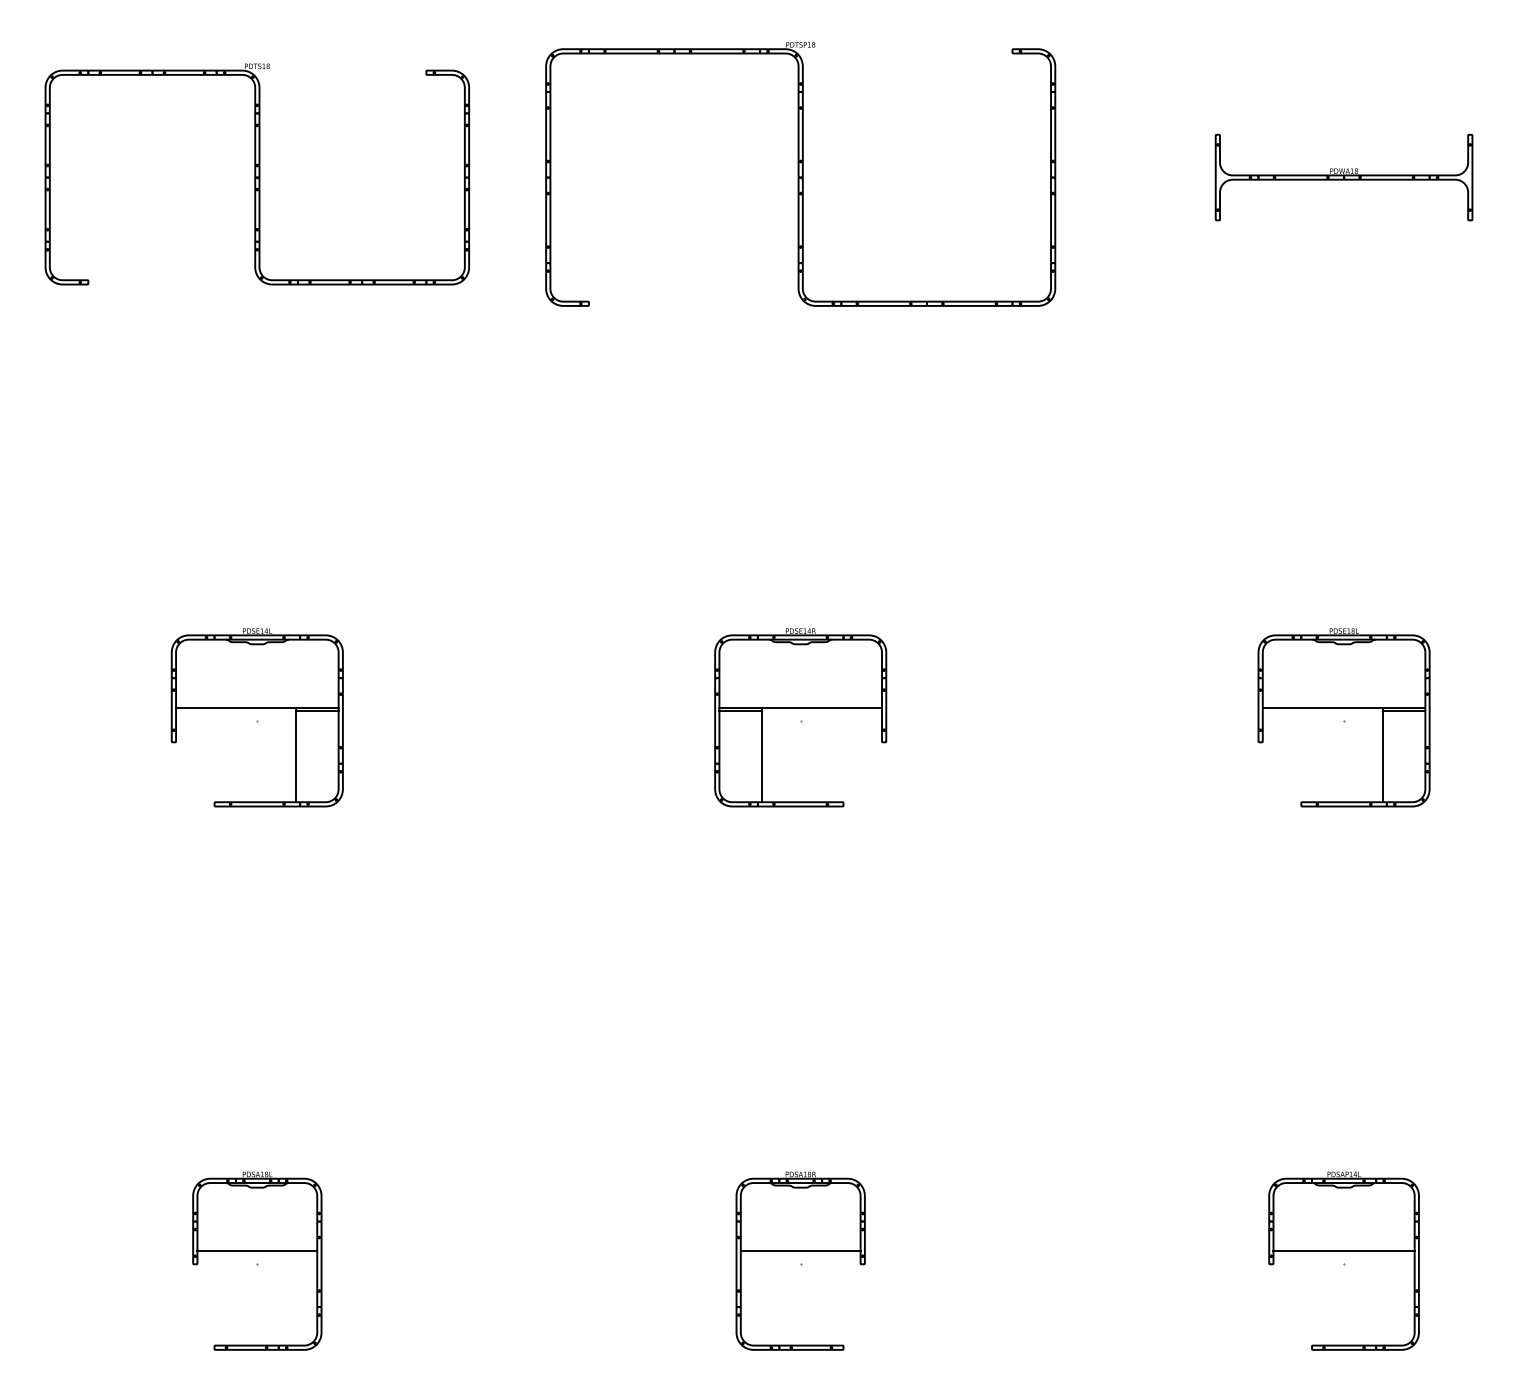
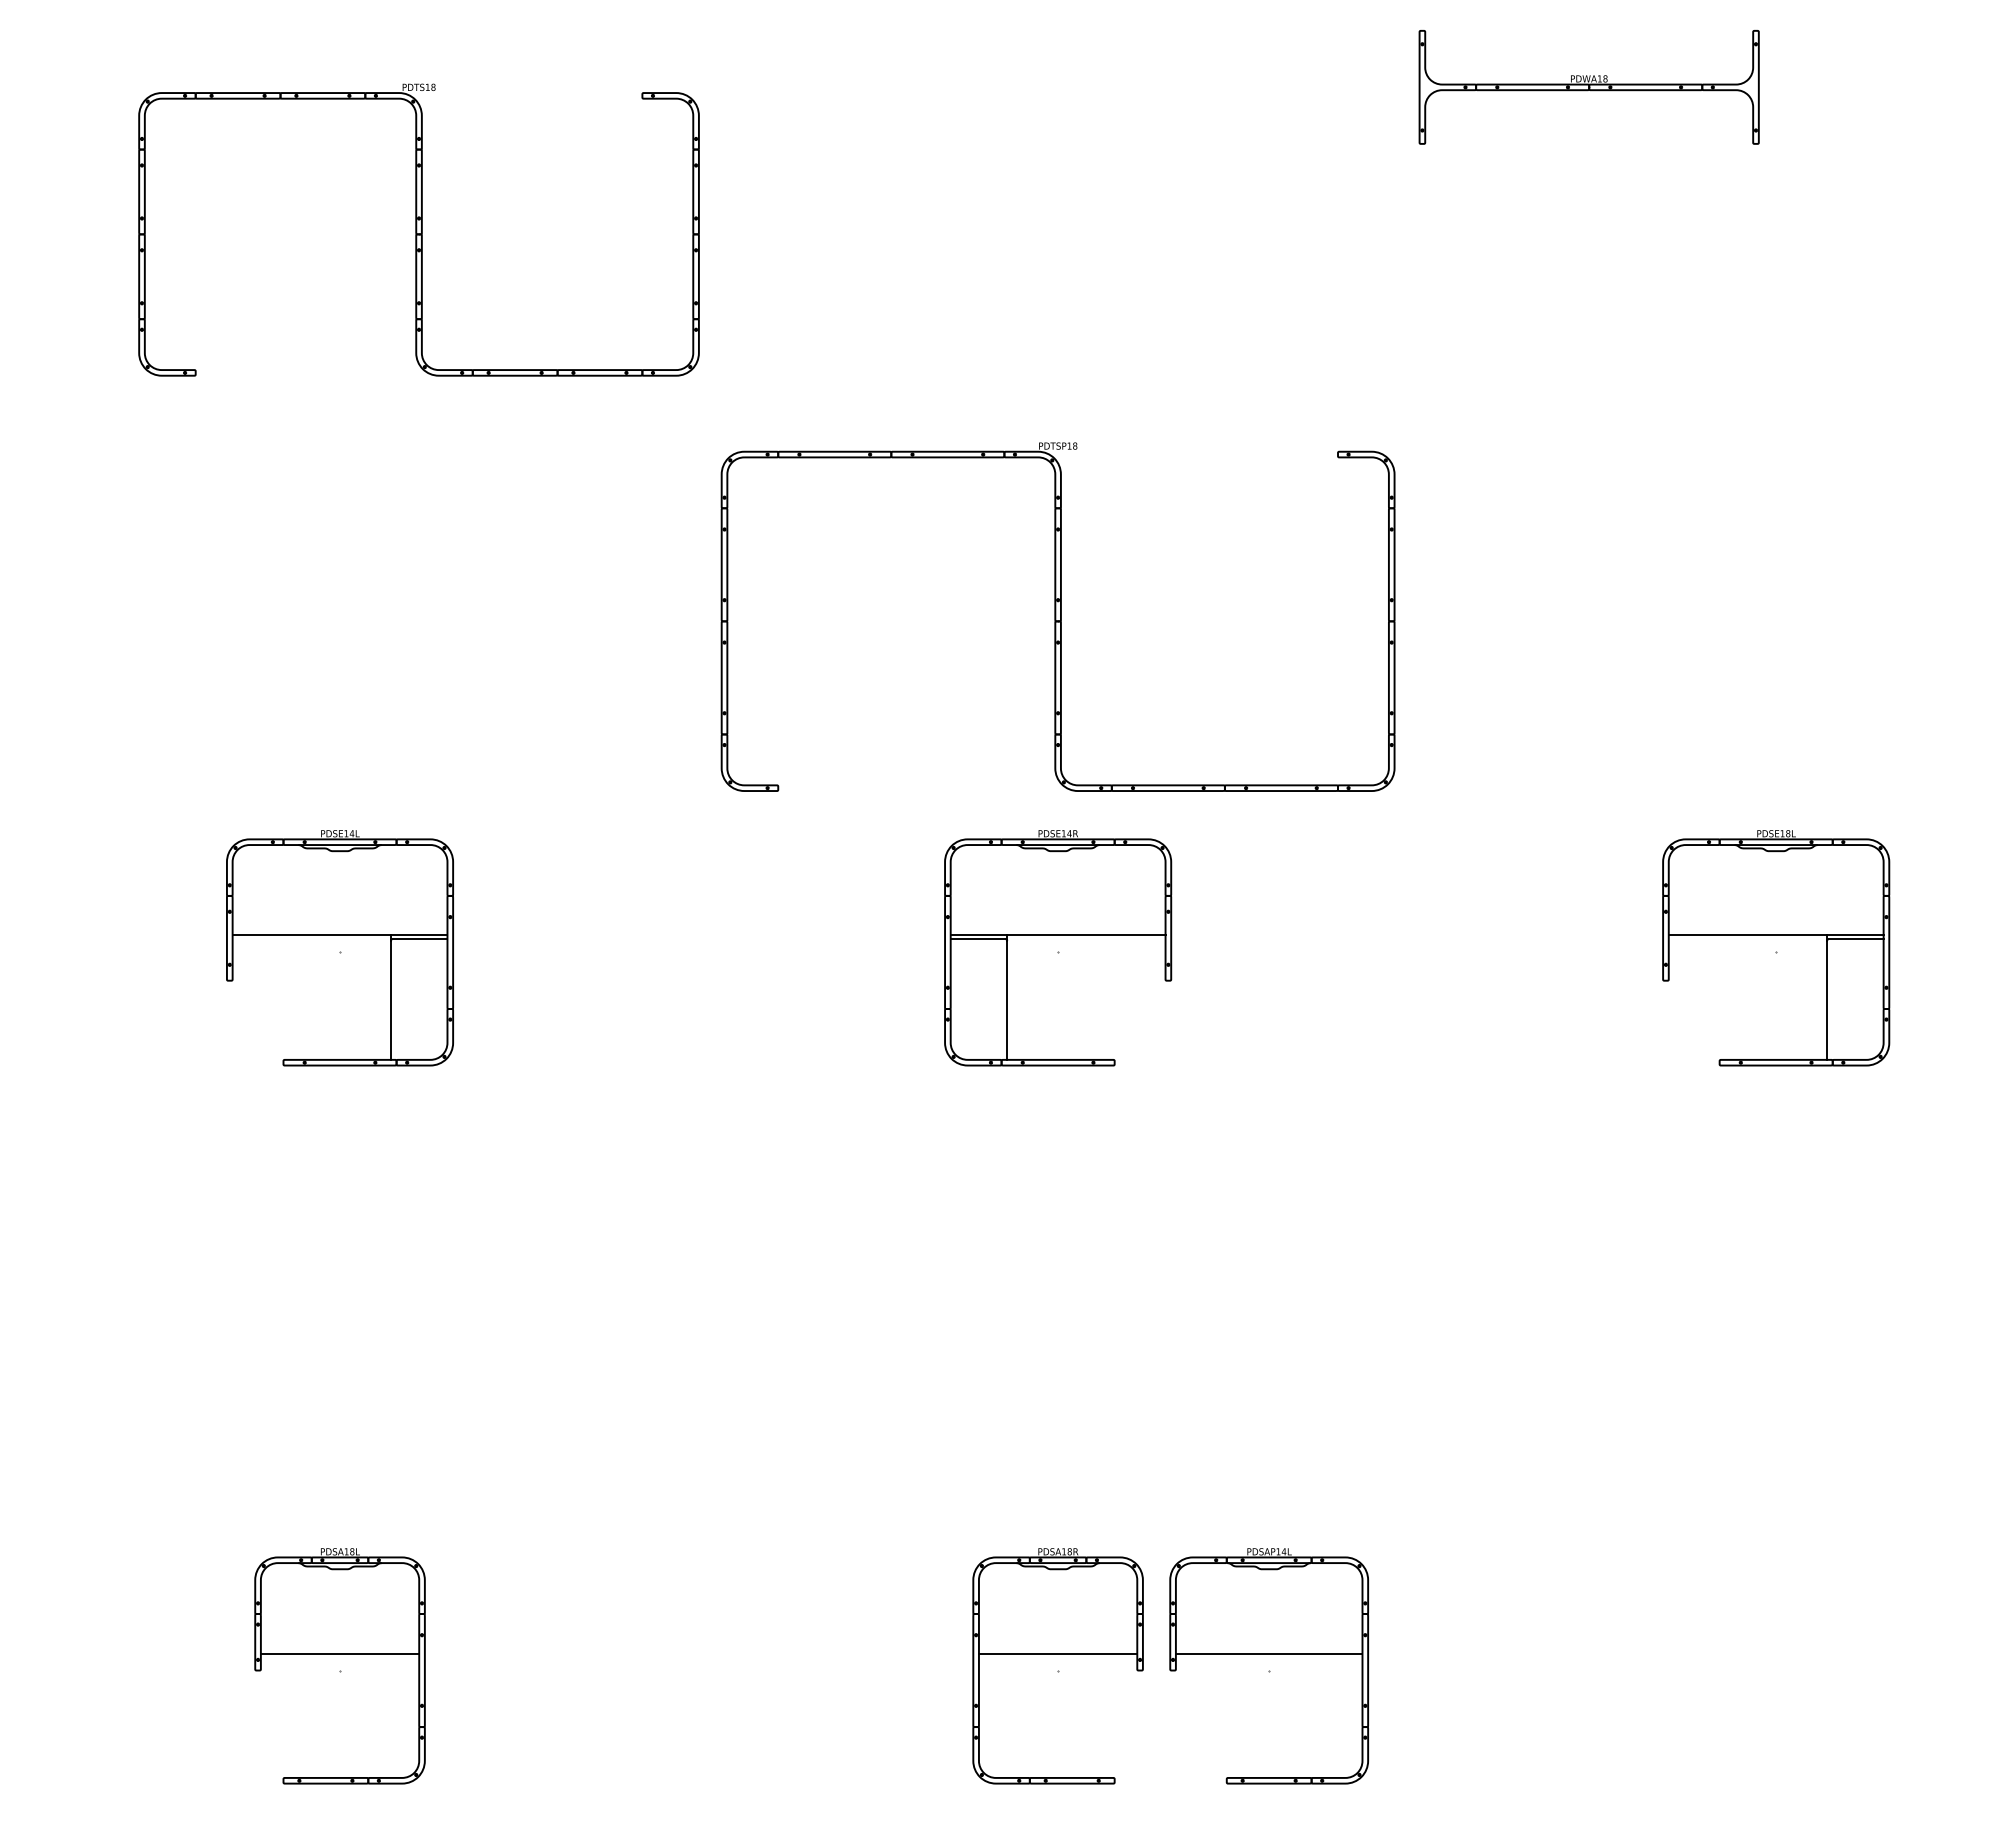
part: (256, 173) -> (418, 229), moved
part: (800, 173) -> (1057, 616), moved
part: (1343, 177) -> (1588, 87), moved
part: (1343, 1261) -> (1268, 1666), moved

